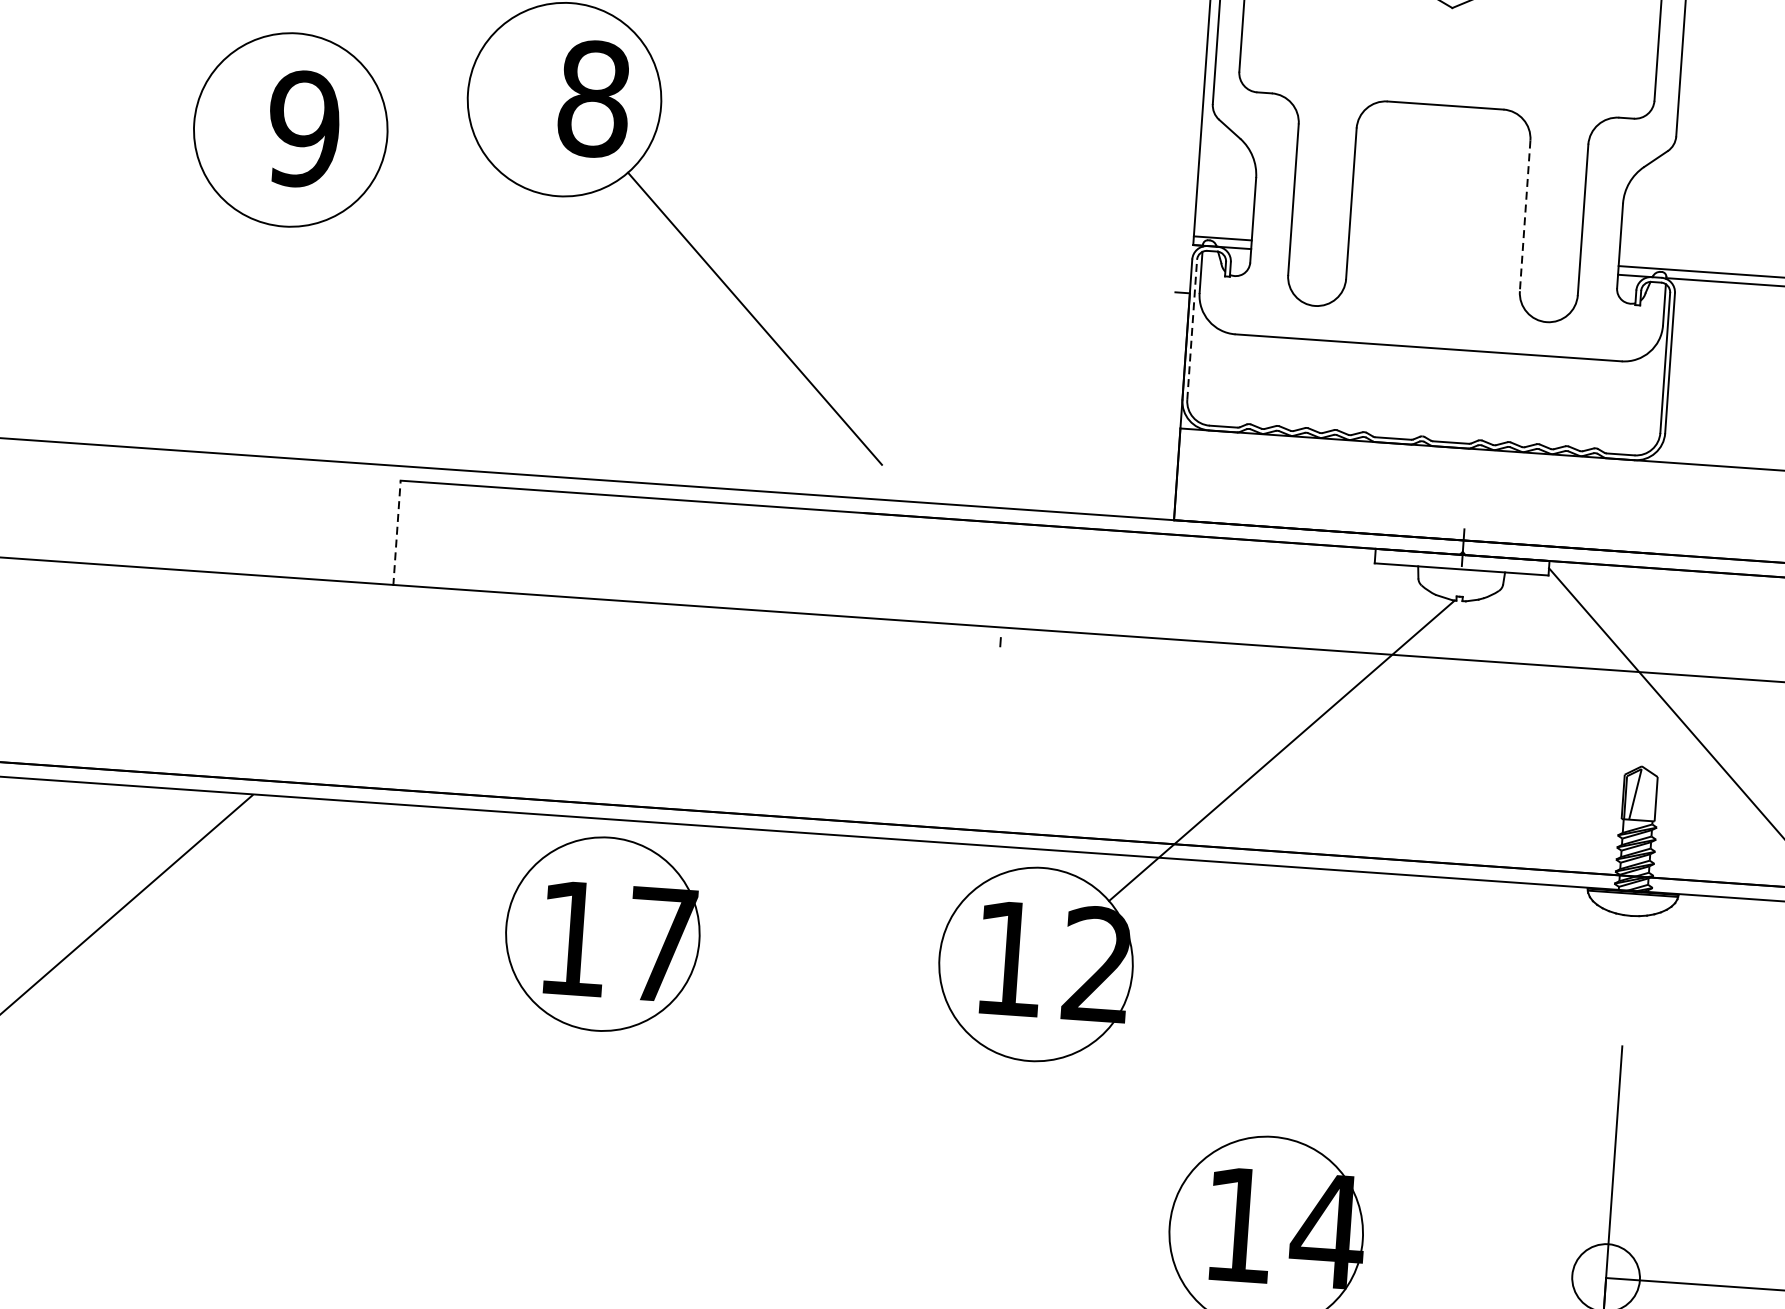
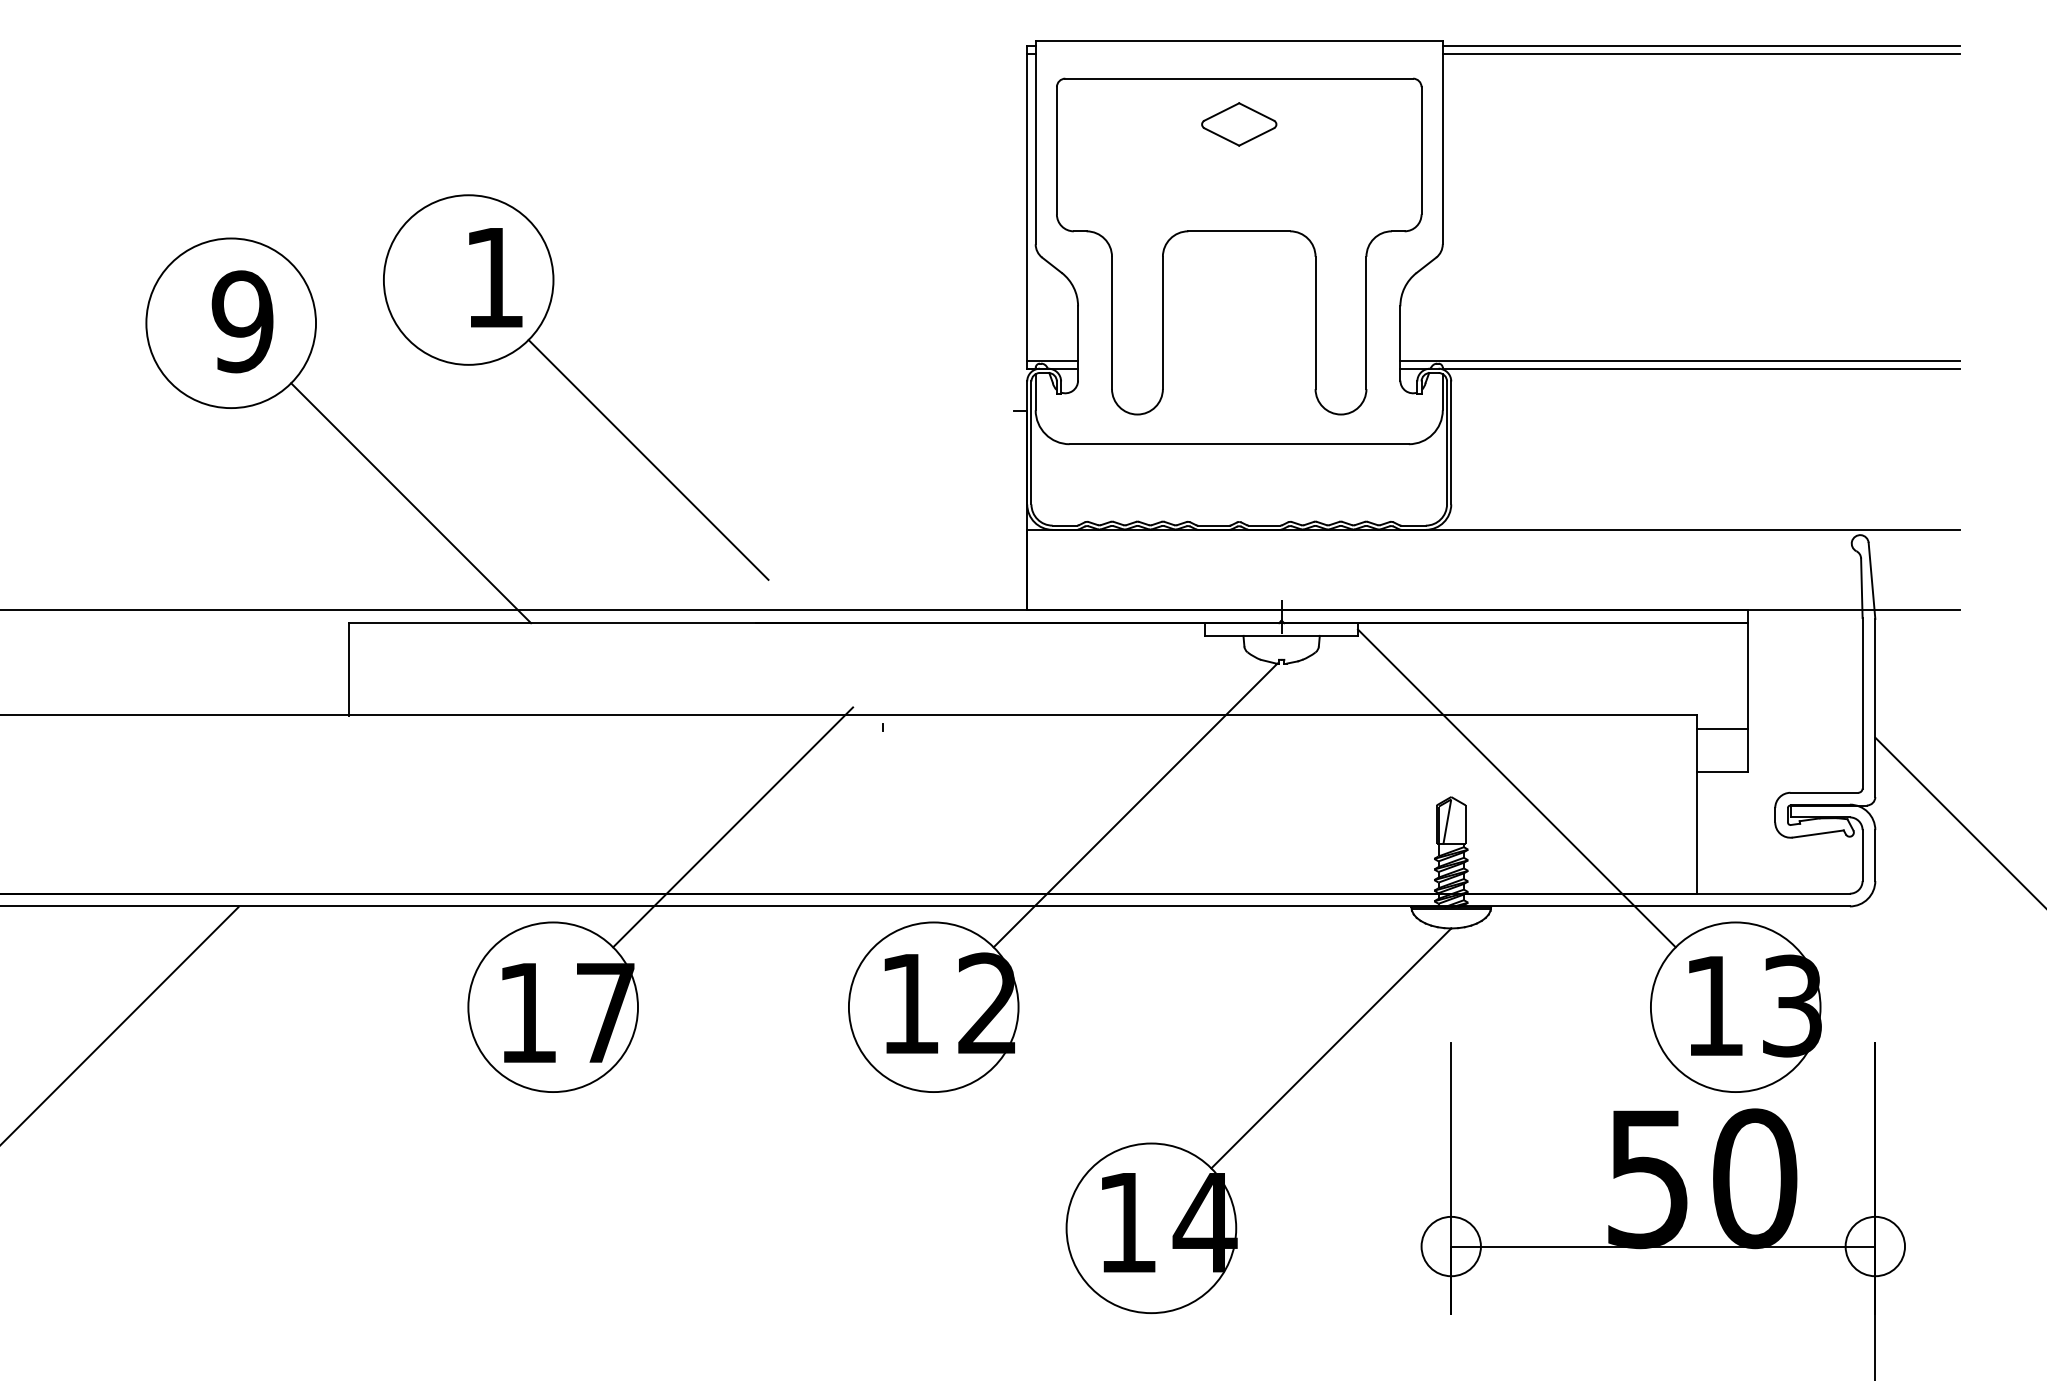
text: (594, 98) -> (494, 277), 8 -> 1
line: (1525, 216) -> (1315, 323), dashed -> solid
line: (1192, 329) -> (1031, 442), dashed -> solid
line: (481, 349) -> (411, 503), added
line: (396, 532) -> (348, 668), dashed -> solid
line: (822, 743) -> (733, 827), added
line: (1485, 1043) -> (1331, 1048), added

